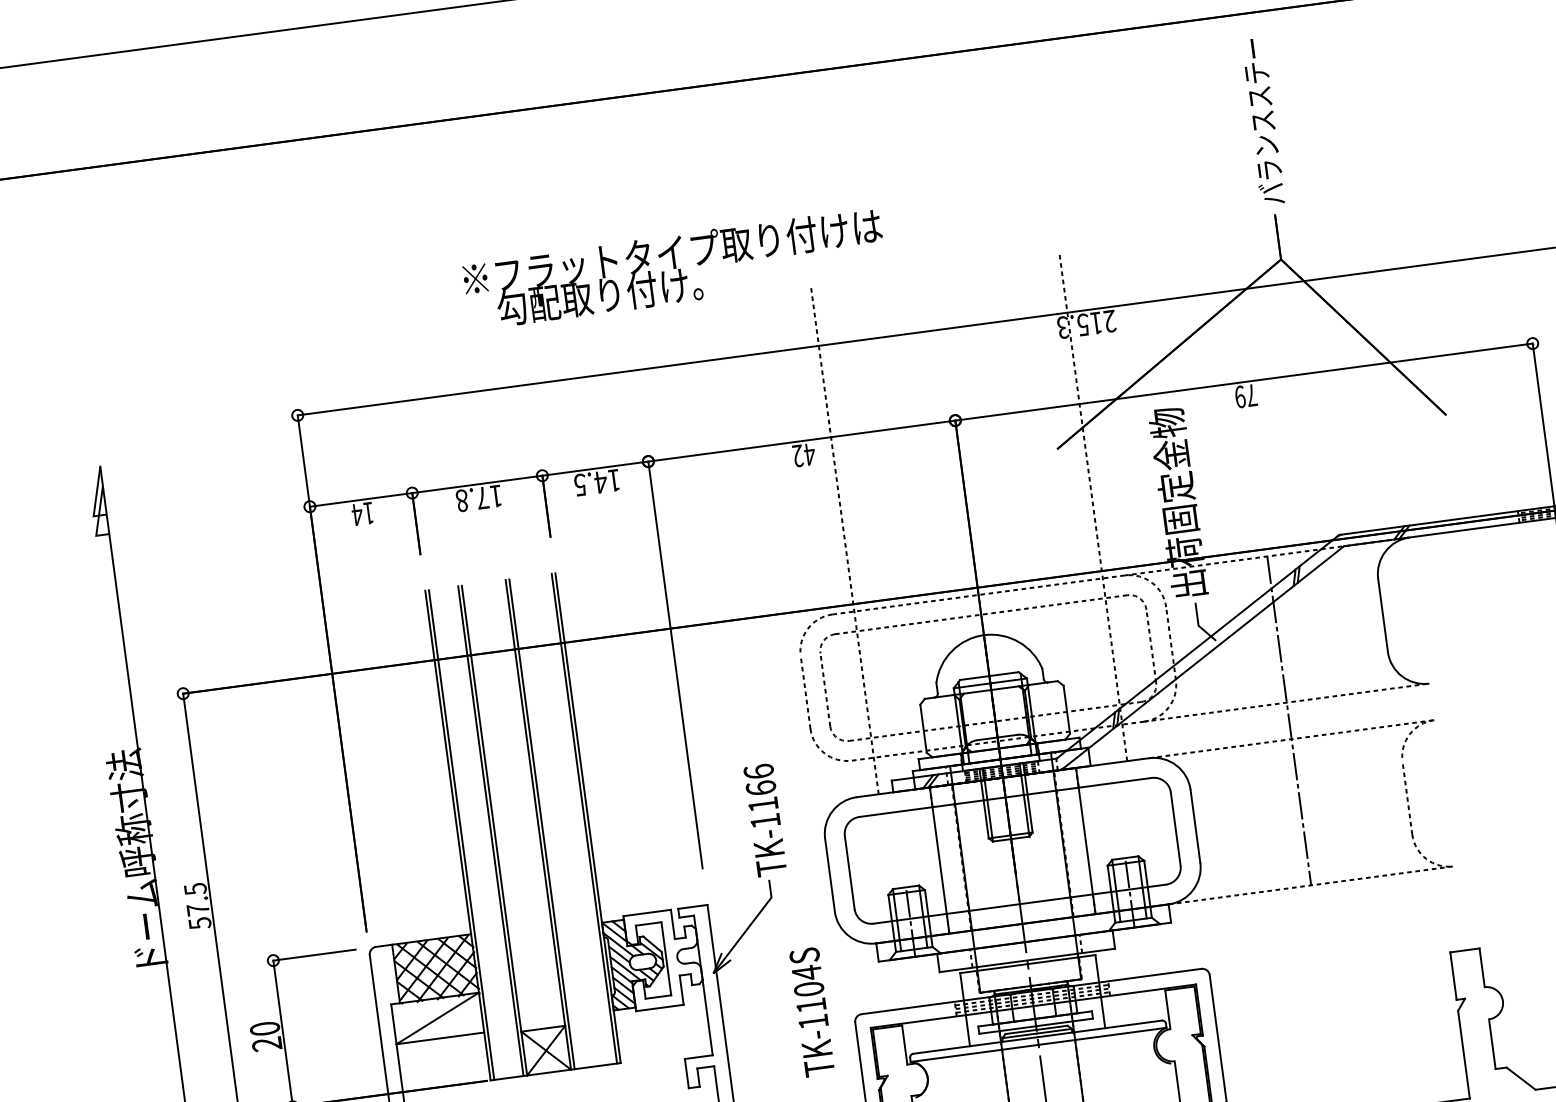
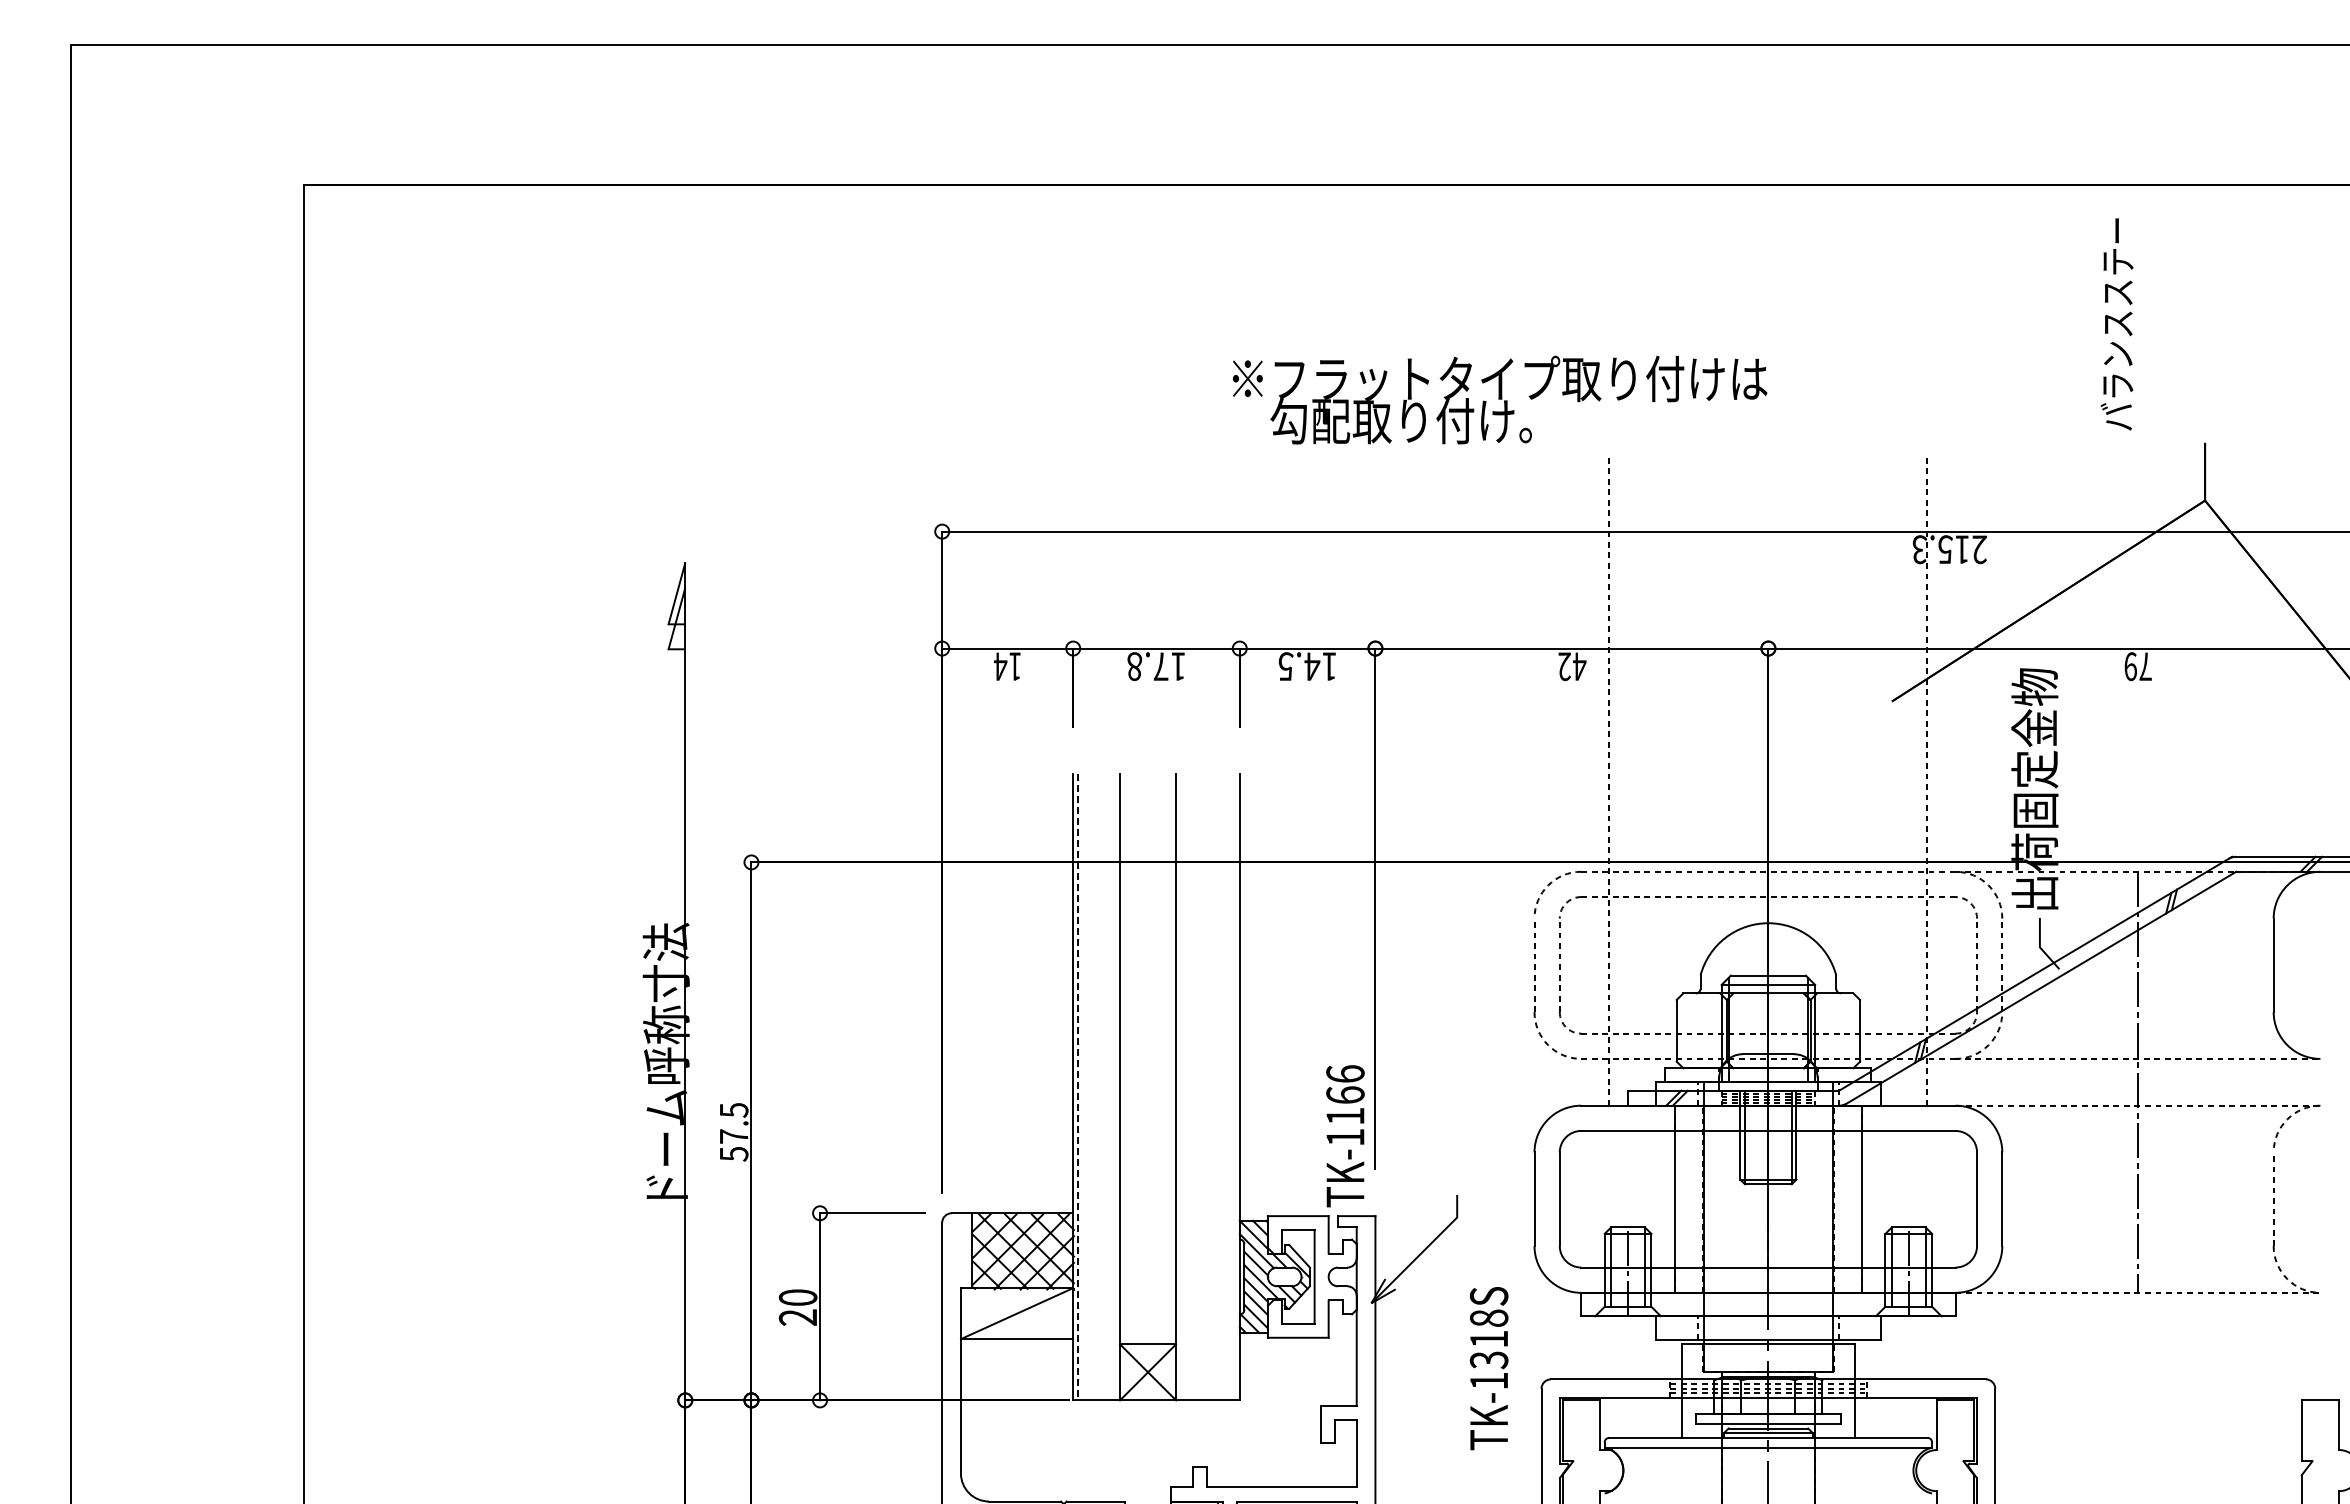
text: (1262, 122) -> (2116, 324), moved
text: (674, 268) -> (1499, 399), moved
line: (584, 818) -> (1235, 1086), removed
text: (765, 820) -> (1345, 1136), moved
line: (541, 824) -> (1180, 1086), removed
line: (490, 830) -> (1115, 1086), removed
line: (461, 835) -> (1077, 1087), solid -> dashed
text: (808, 989) -> (1488, 1339), TK-1104S -> TK-1318S

